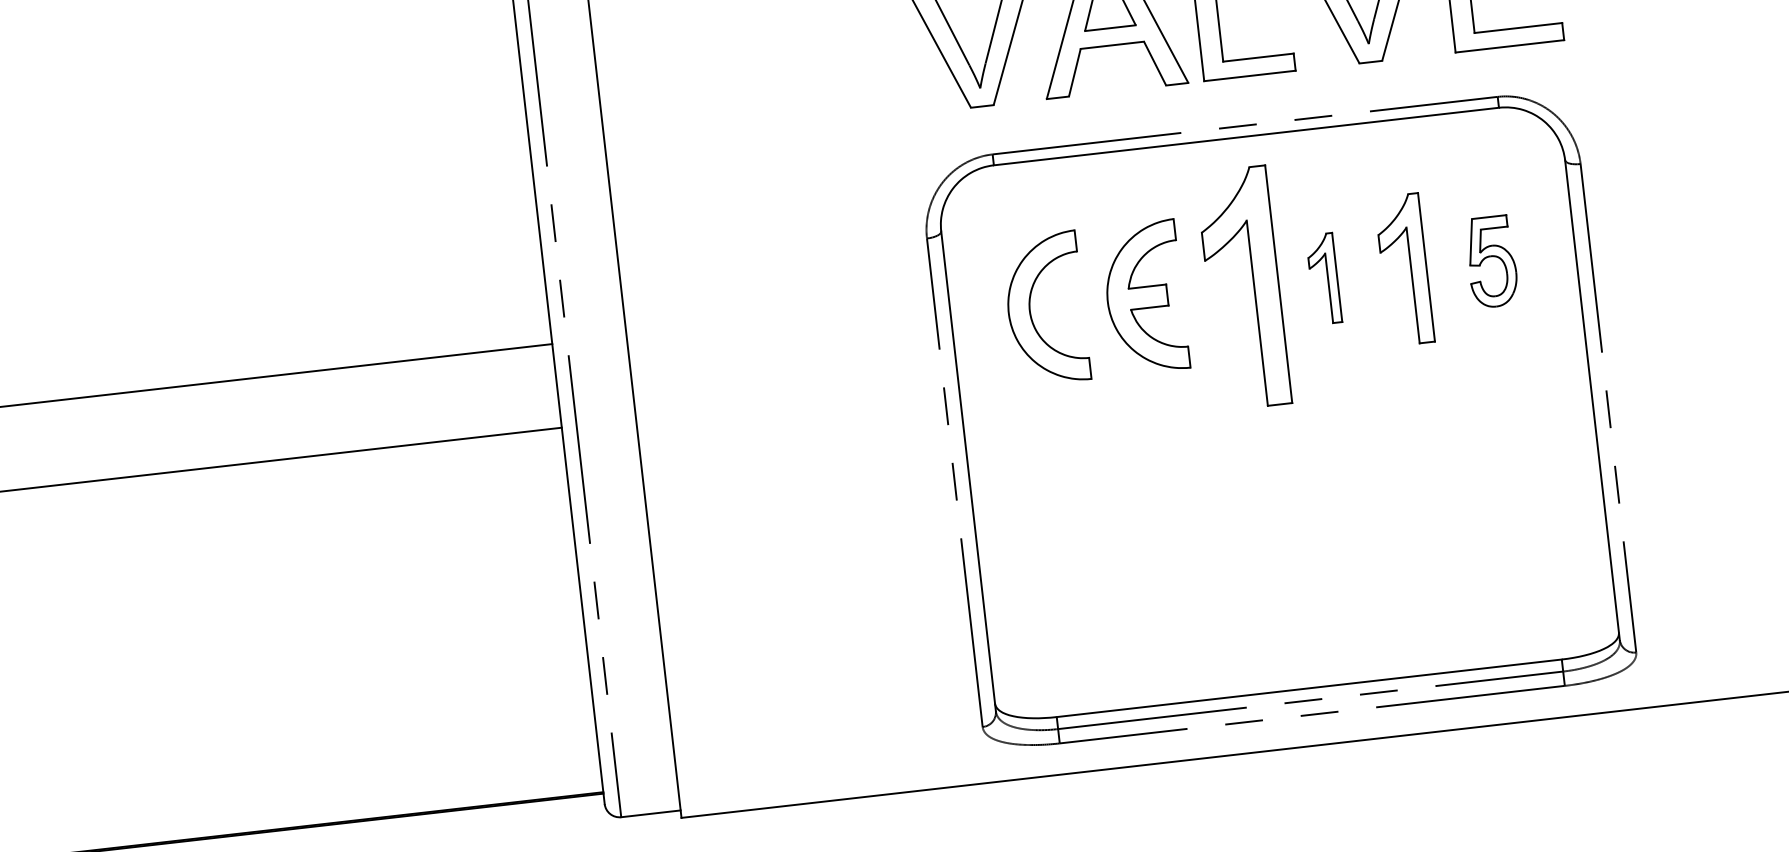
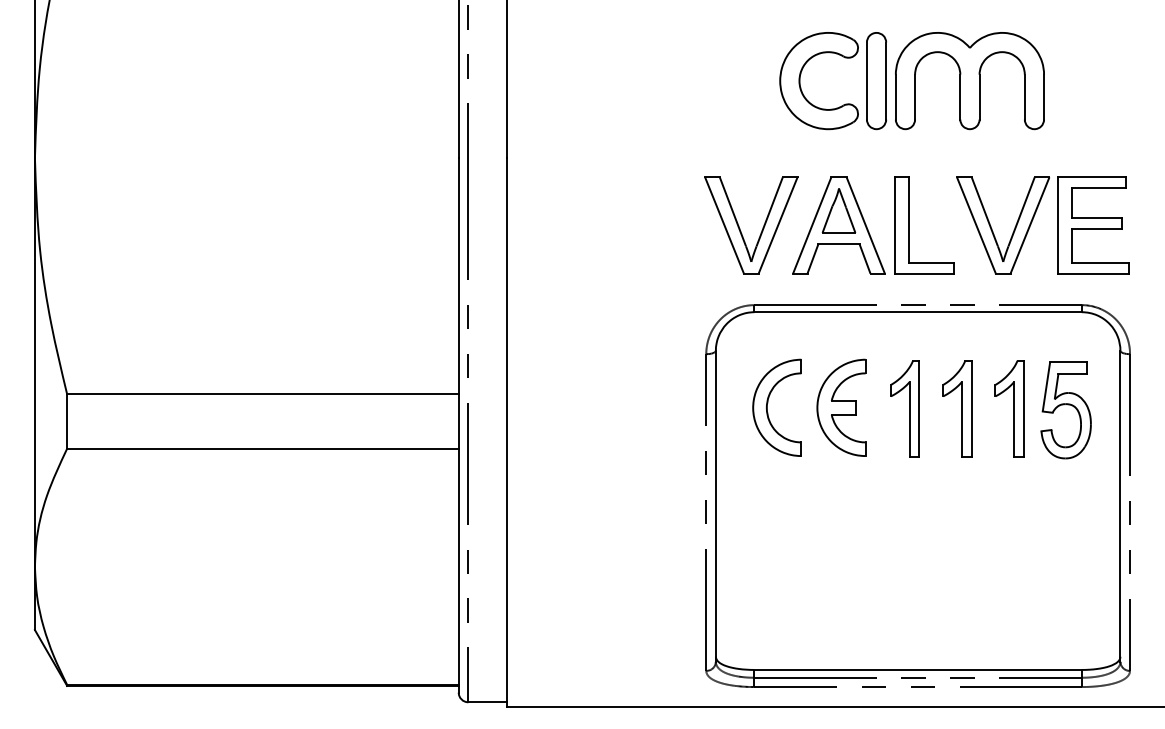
part: (1490, 262) -> (1065, 410), size x1.67
part: (1324, 278) -> (957, 408), size x1.67
part: (1242, 287) -> (904, 408), size x0.62

